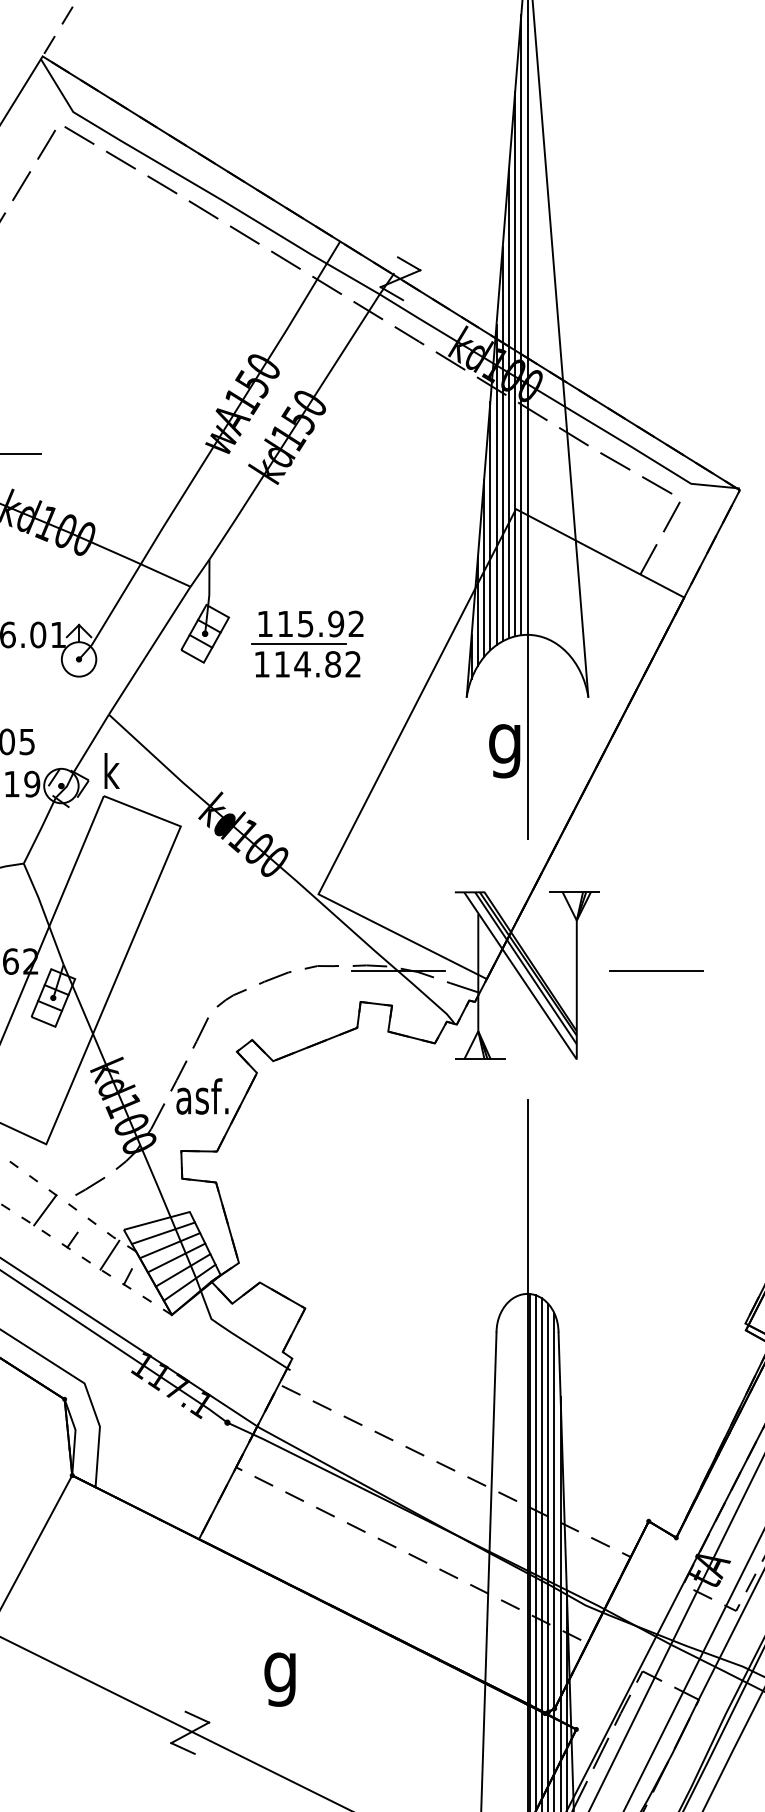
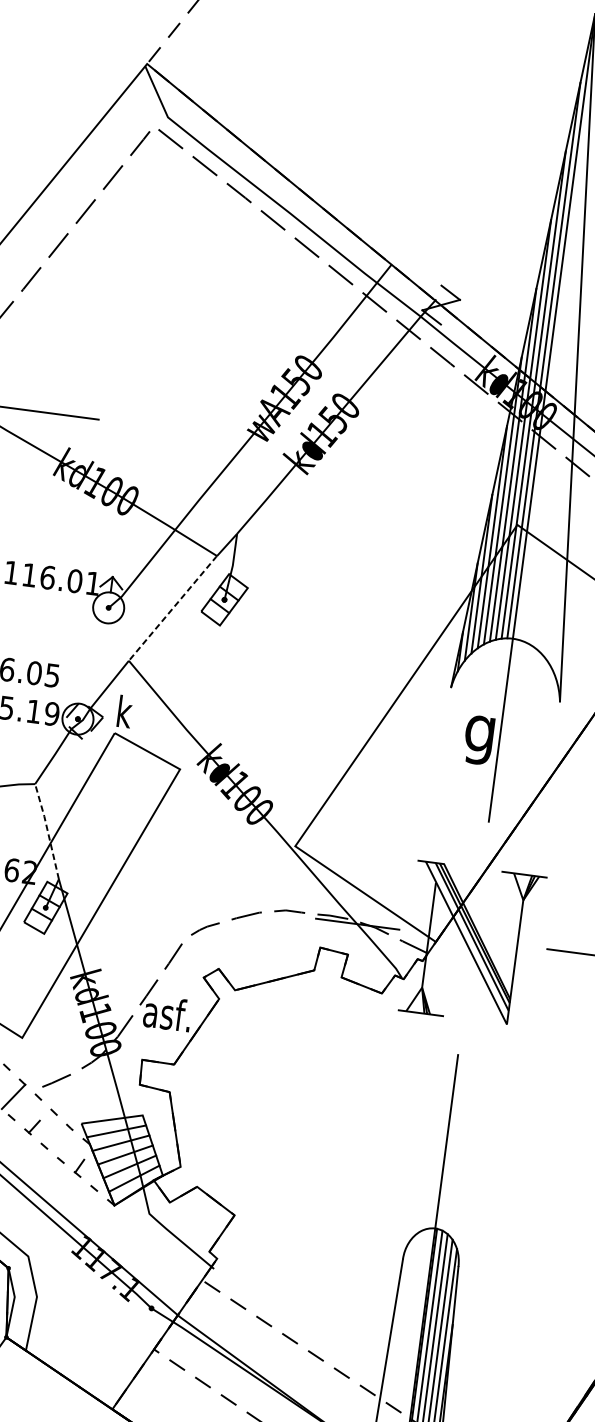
part: (307, 643) -> (314, 620), removed
line: (150, 649) -> (173, 607), solid -> dashed
line: (44, 912) -> (47, 830), solid -> dashed
line: (109, 1254) -> (65, 1144), removed

